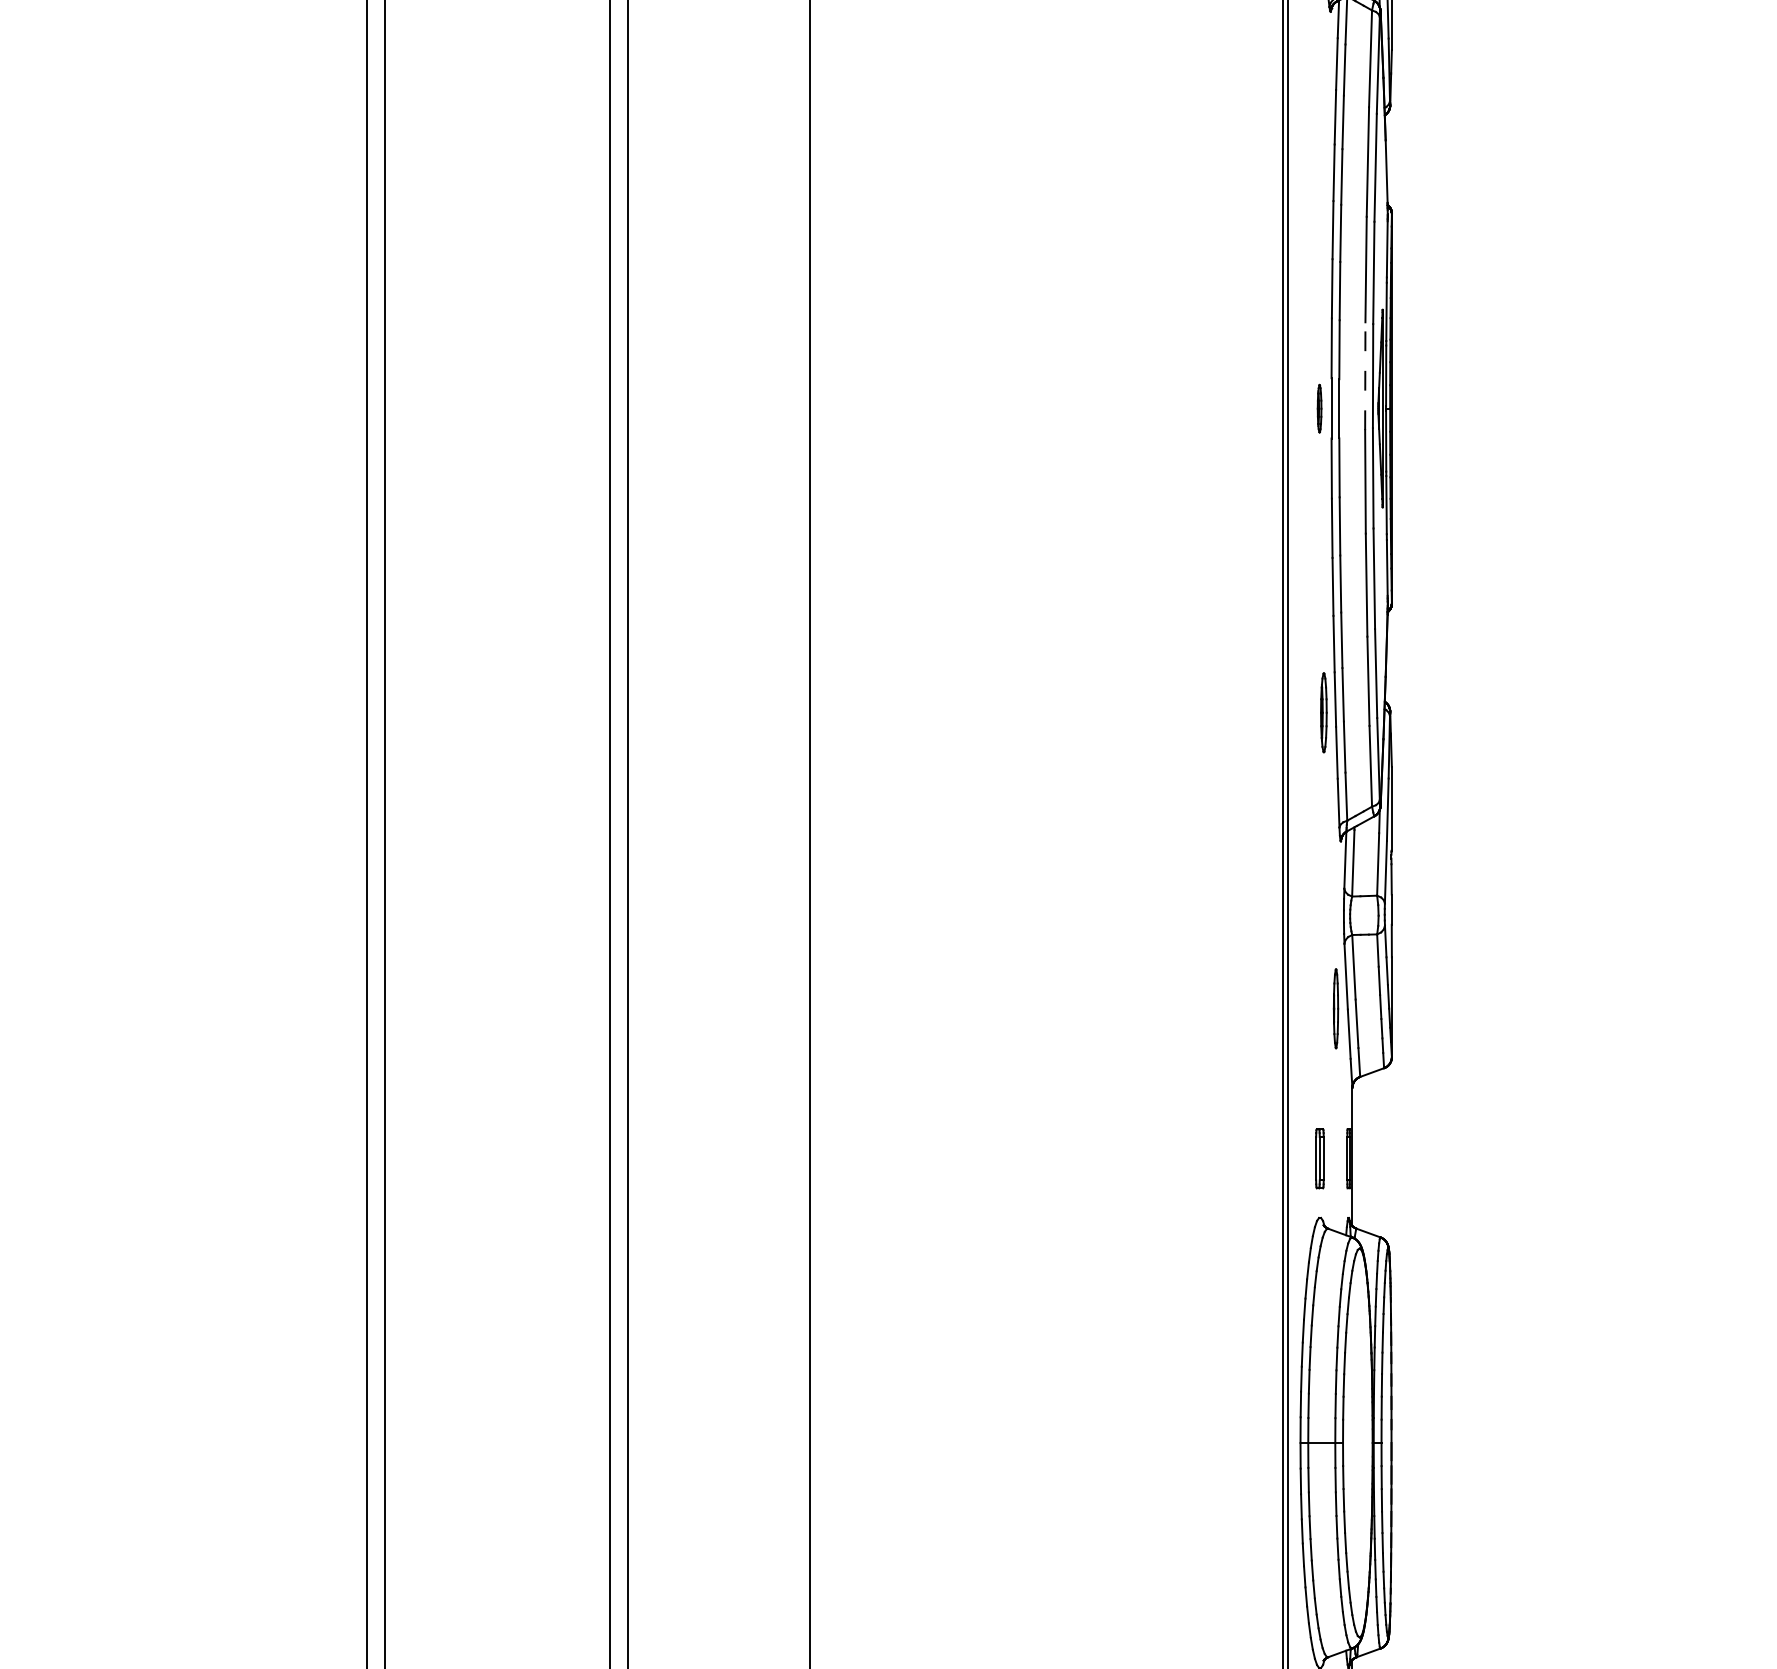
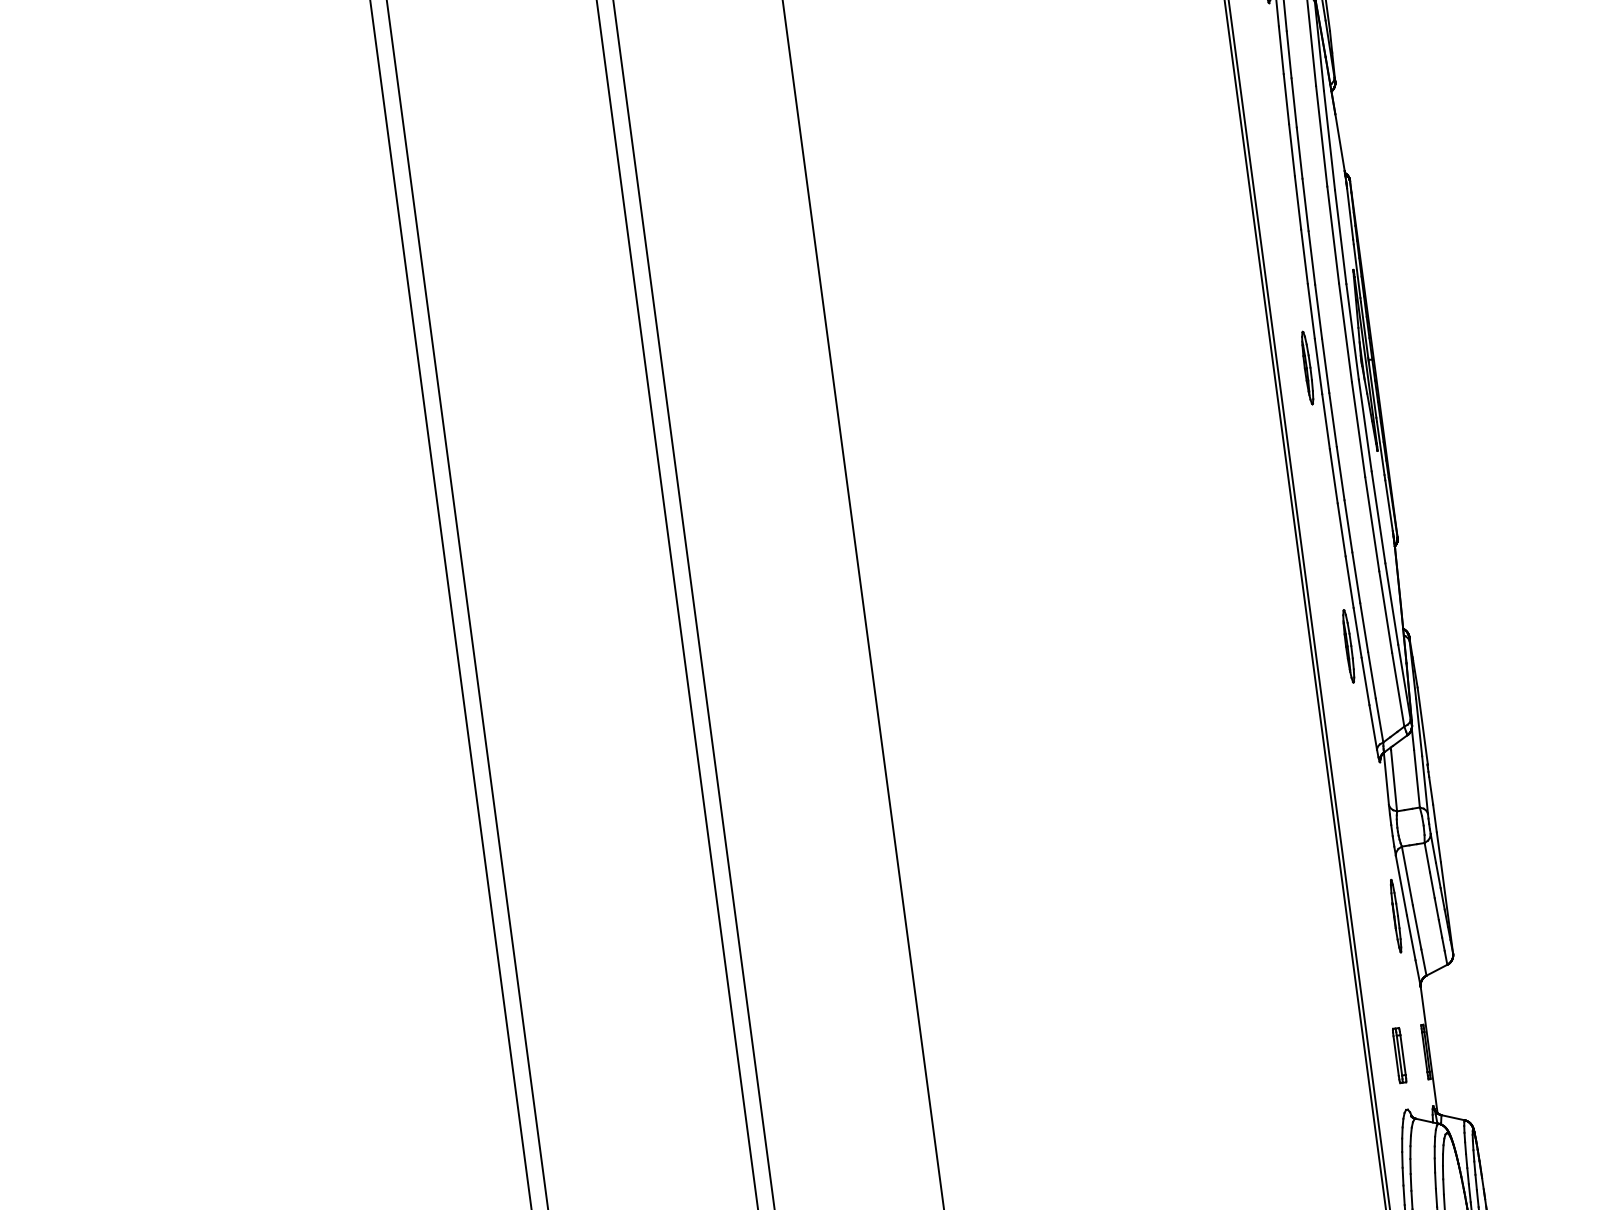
line: (1365, 376) -> (1345, 333), dashed -> solid
part: (1319, 408) -> (1307, 368), size x1.67

